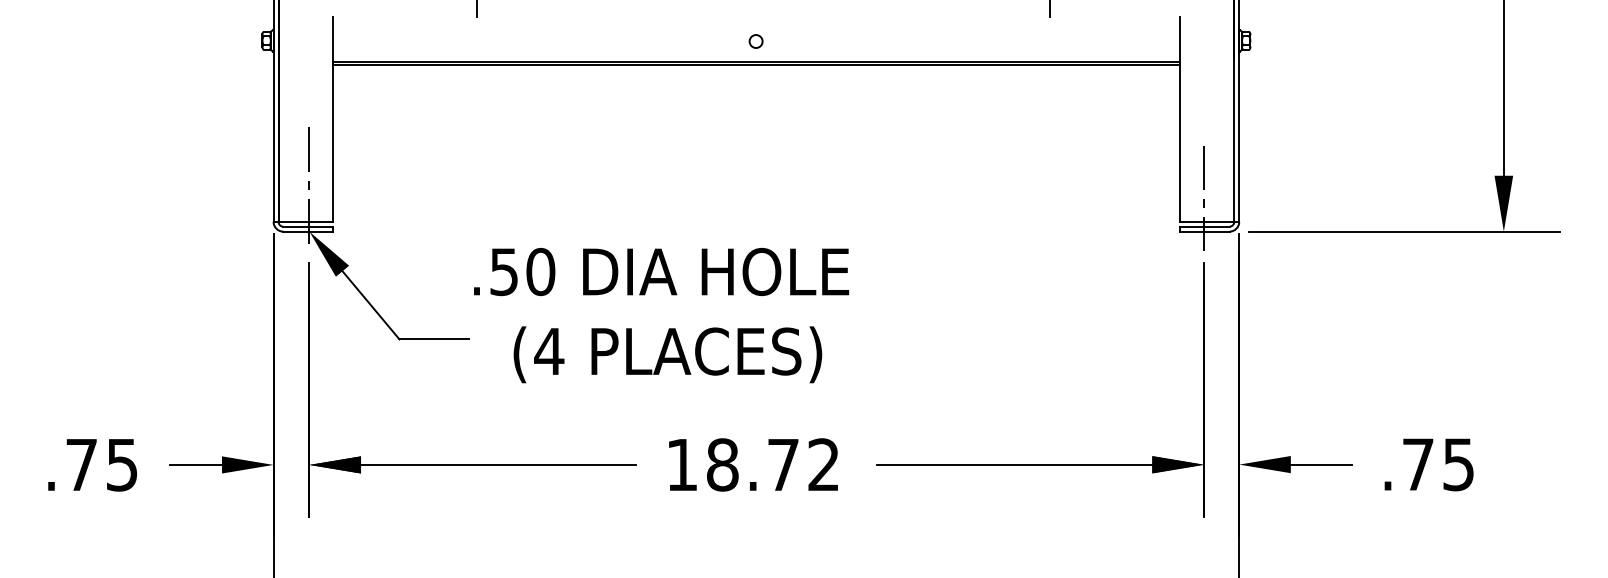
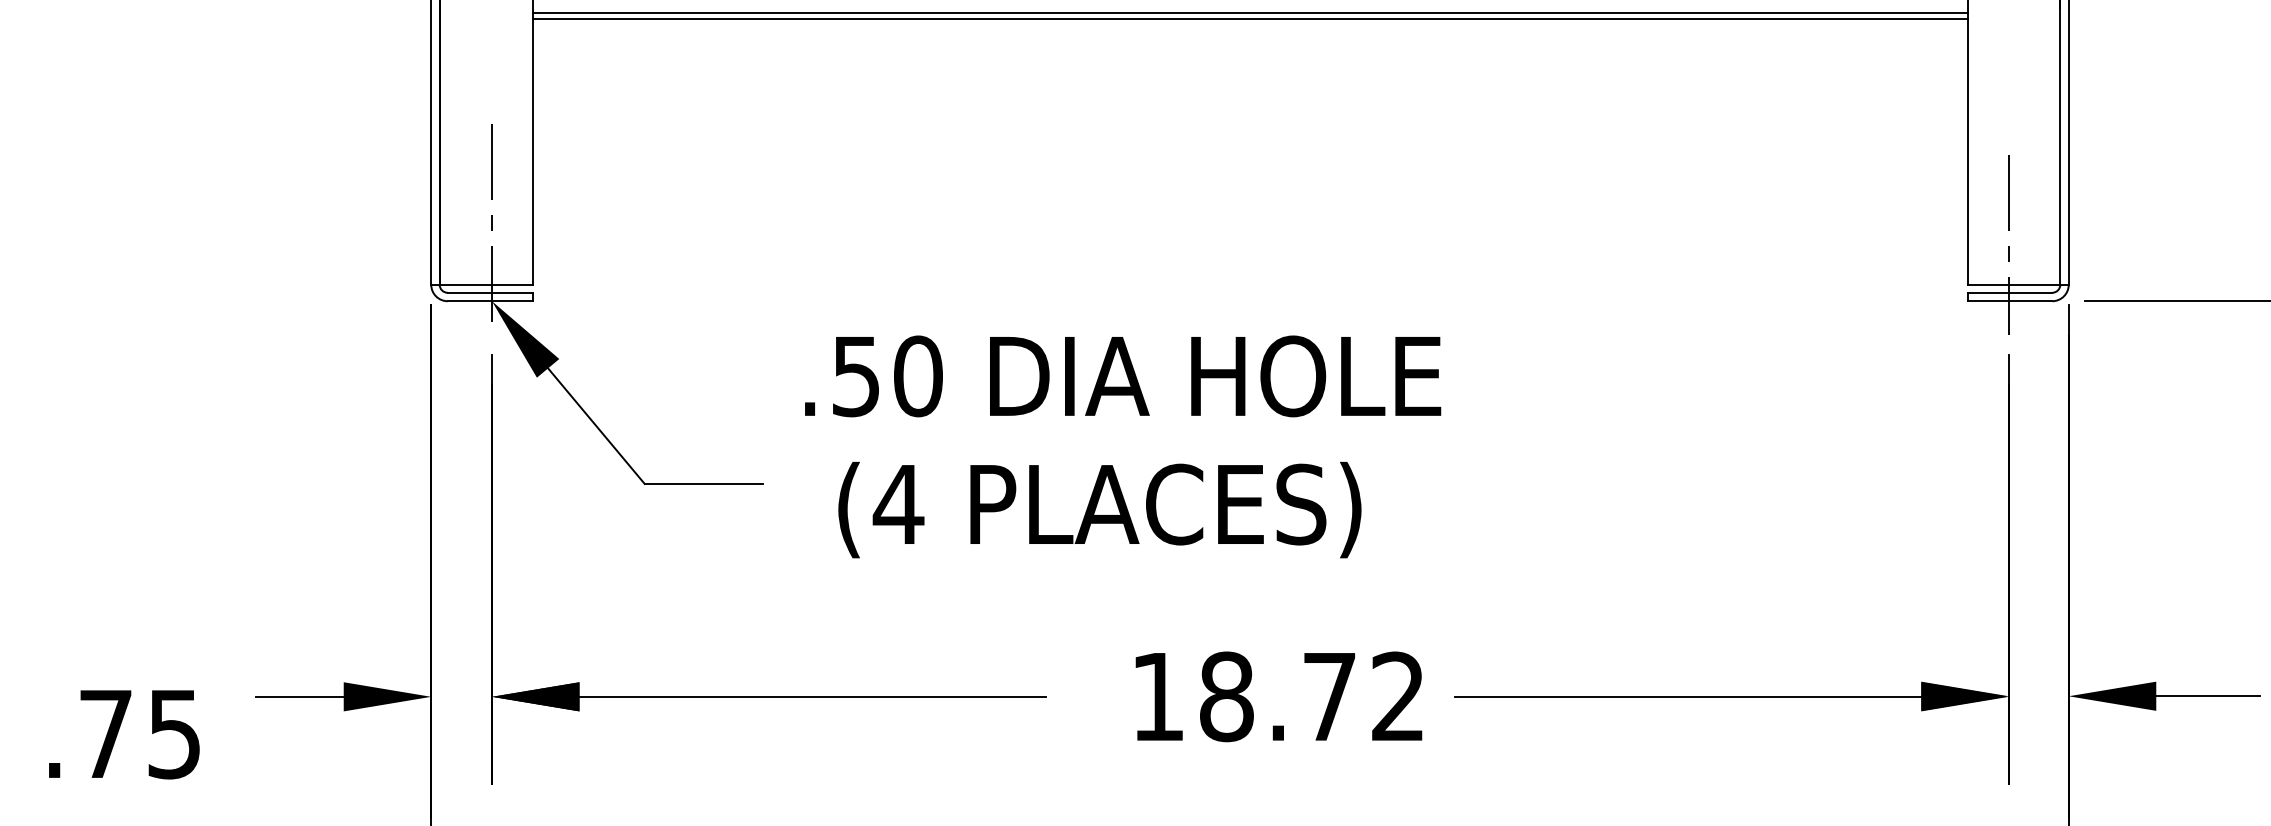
text: (661, 272) -> (1122, 377), moved
text: (753, 464) -> (1278, 696), moved
text: (92, 465) -> (124, 735), moved

